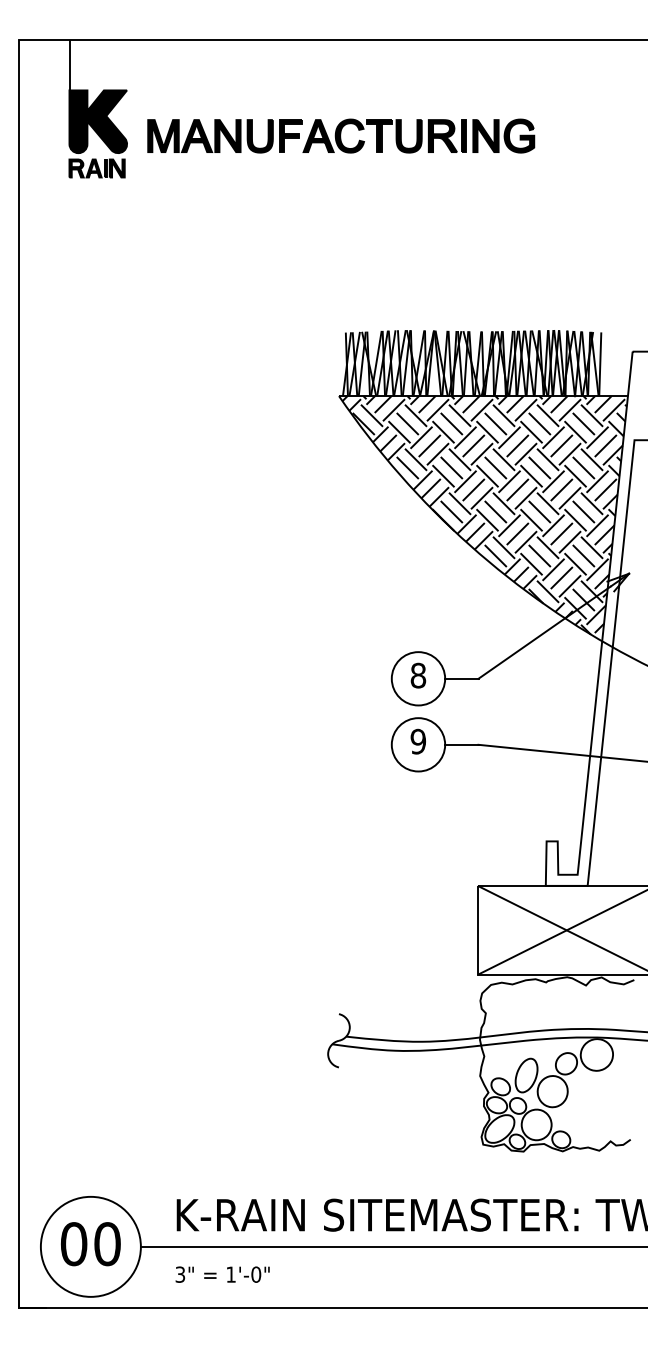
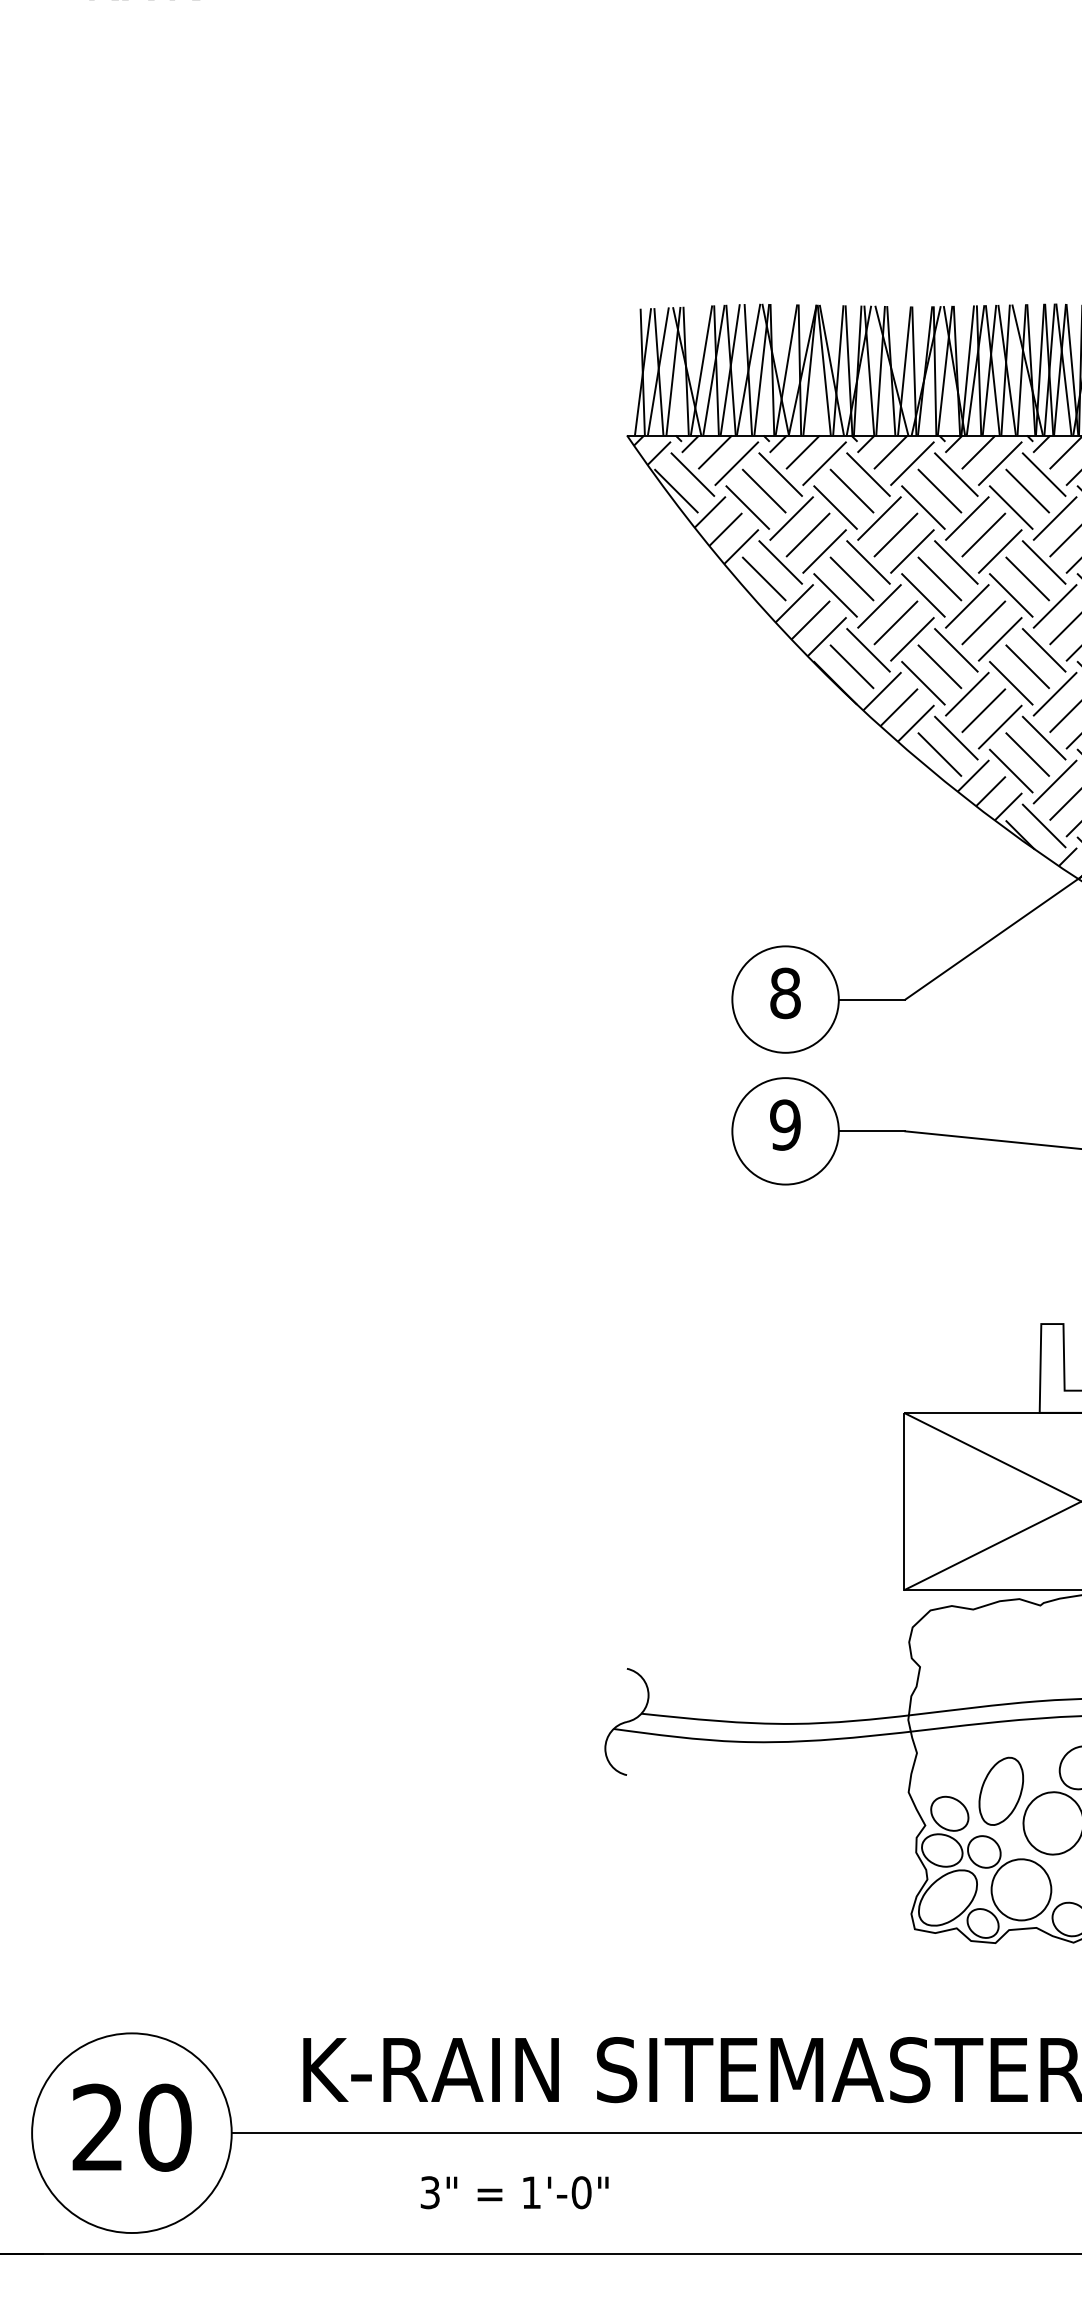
text: (73, 1244) -> (97, 2128), 00 -> 20
text: (222, 1274) -> (514, 2192), moved

